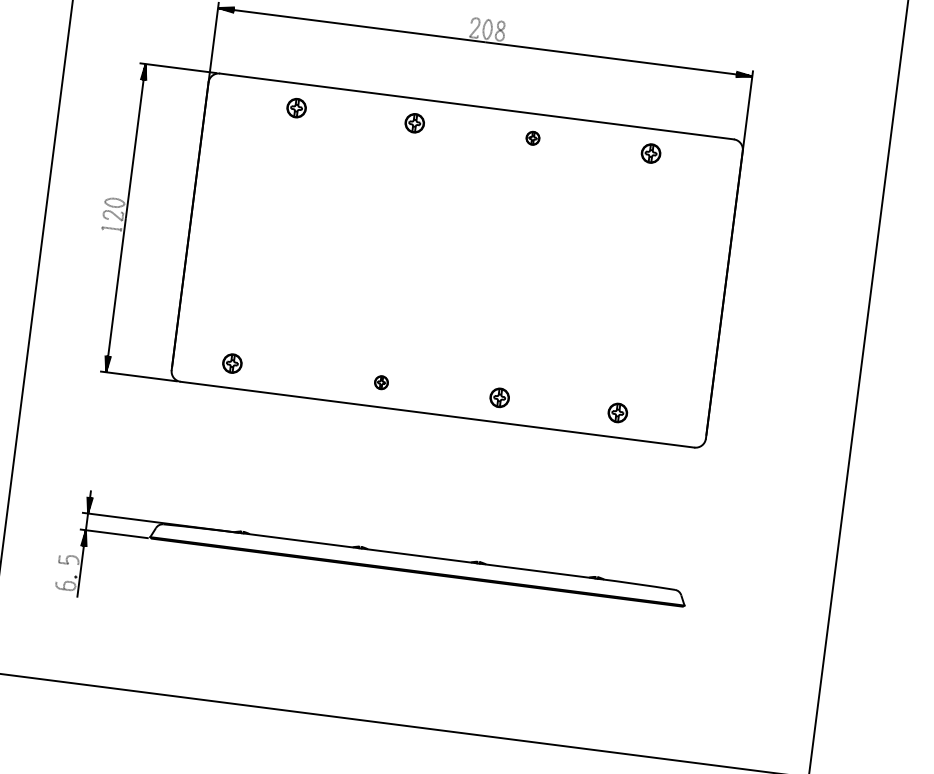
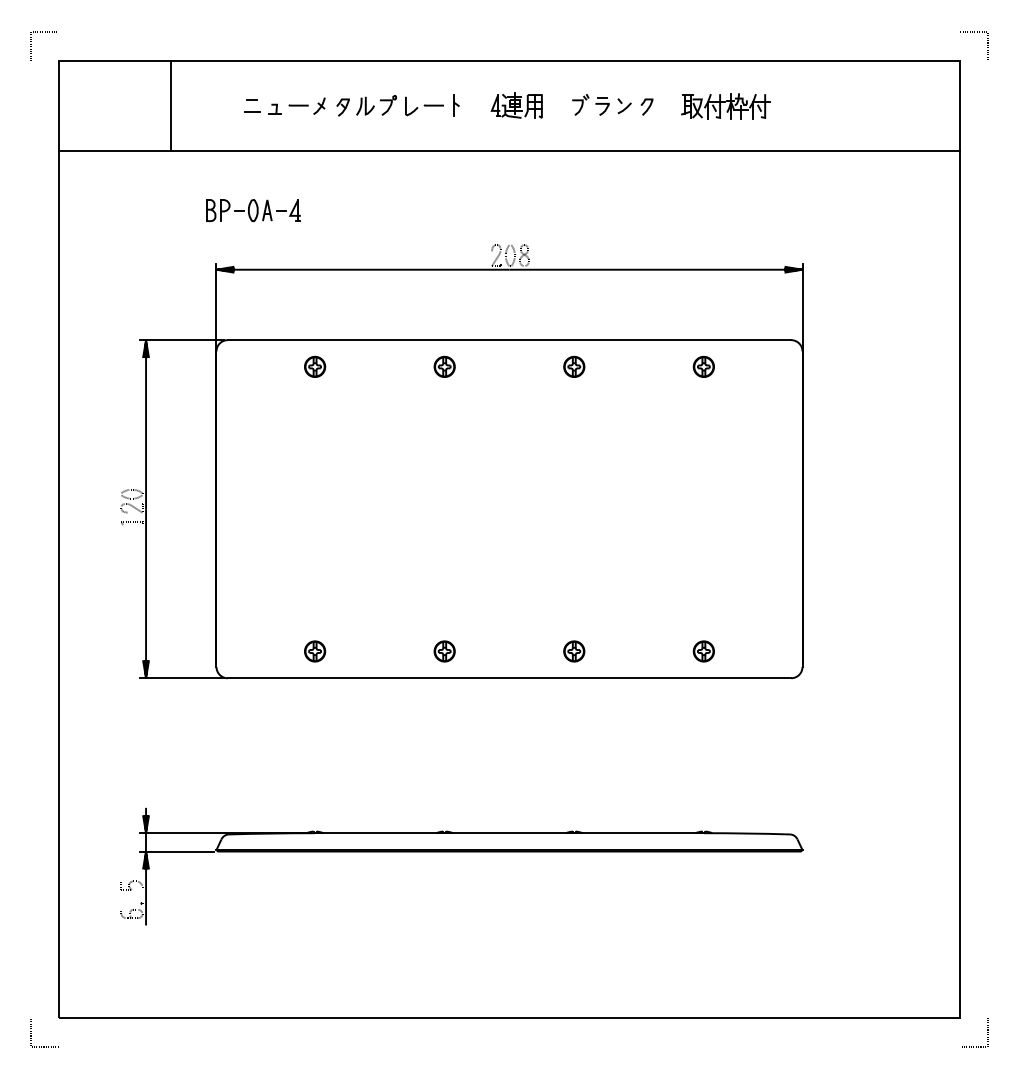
part: (533, 138) -> (574, 366), size x1.43
part: (232, 363) -> (315, 651), moved
part: (381, 382) -> (444, 651), size x1.43

